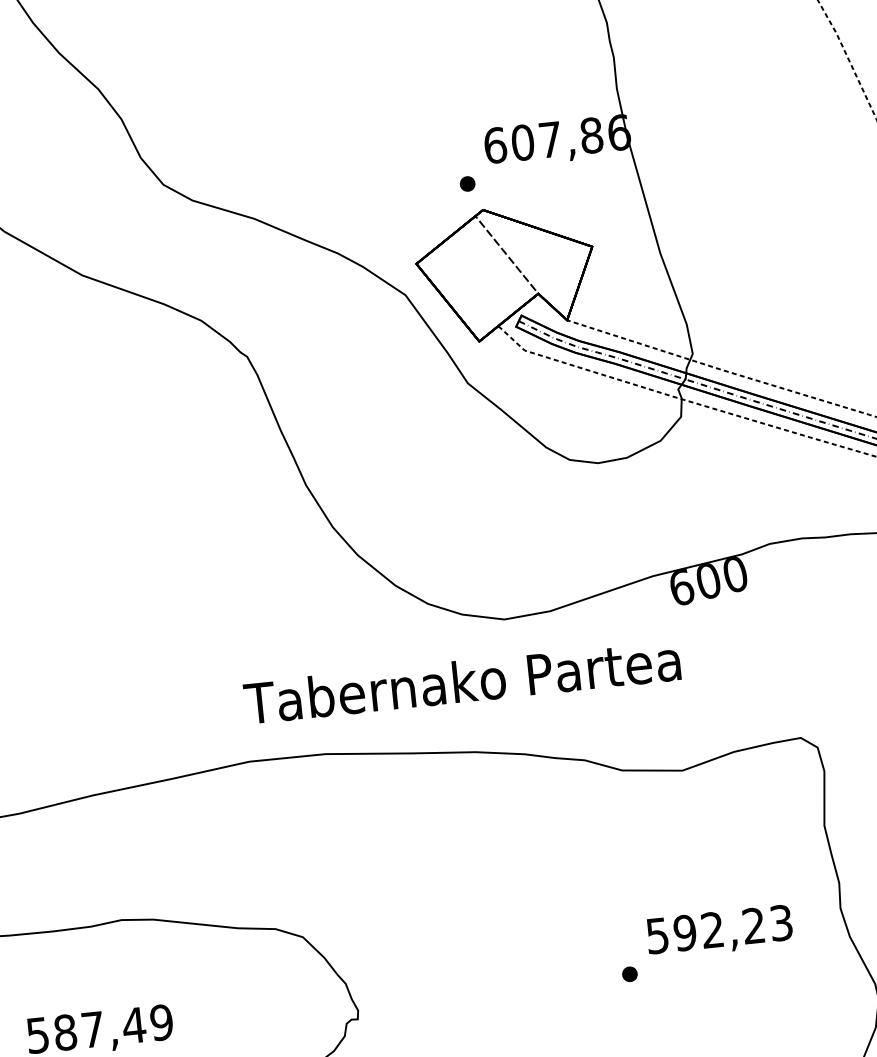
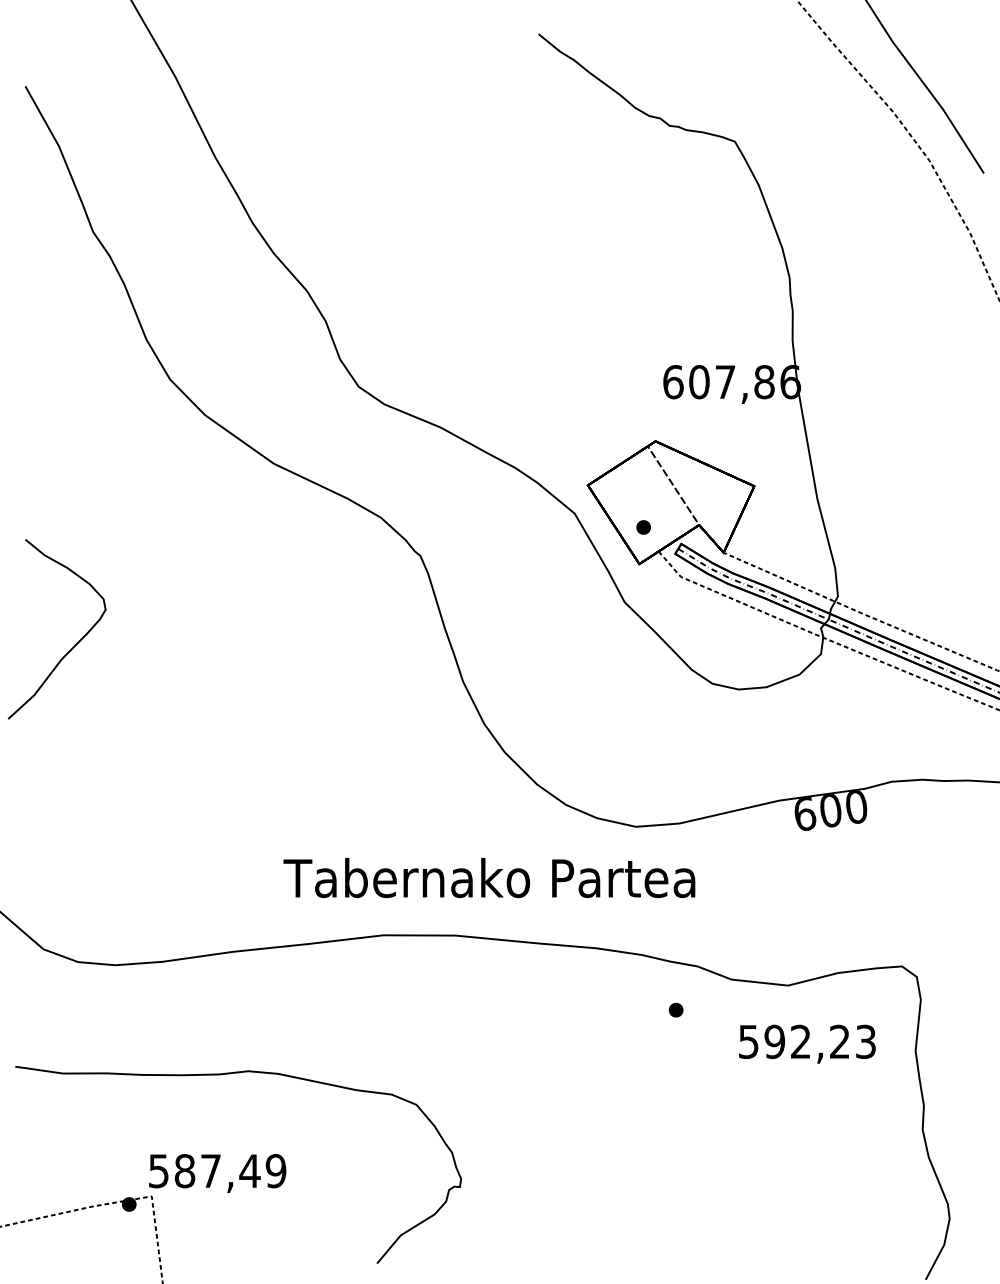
part: (467, 184) -> (643, 527), moved
text: (462, 682) -> (489, 878), moved
text: (719, 931) -> (807, 1043), moved
part: (629, 974) -> (675, 1010), moved

